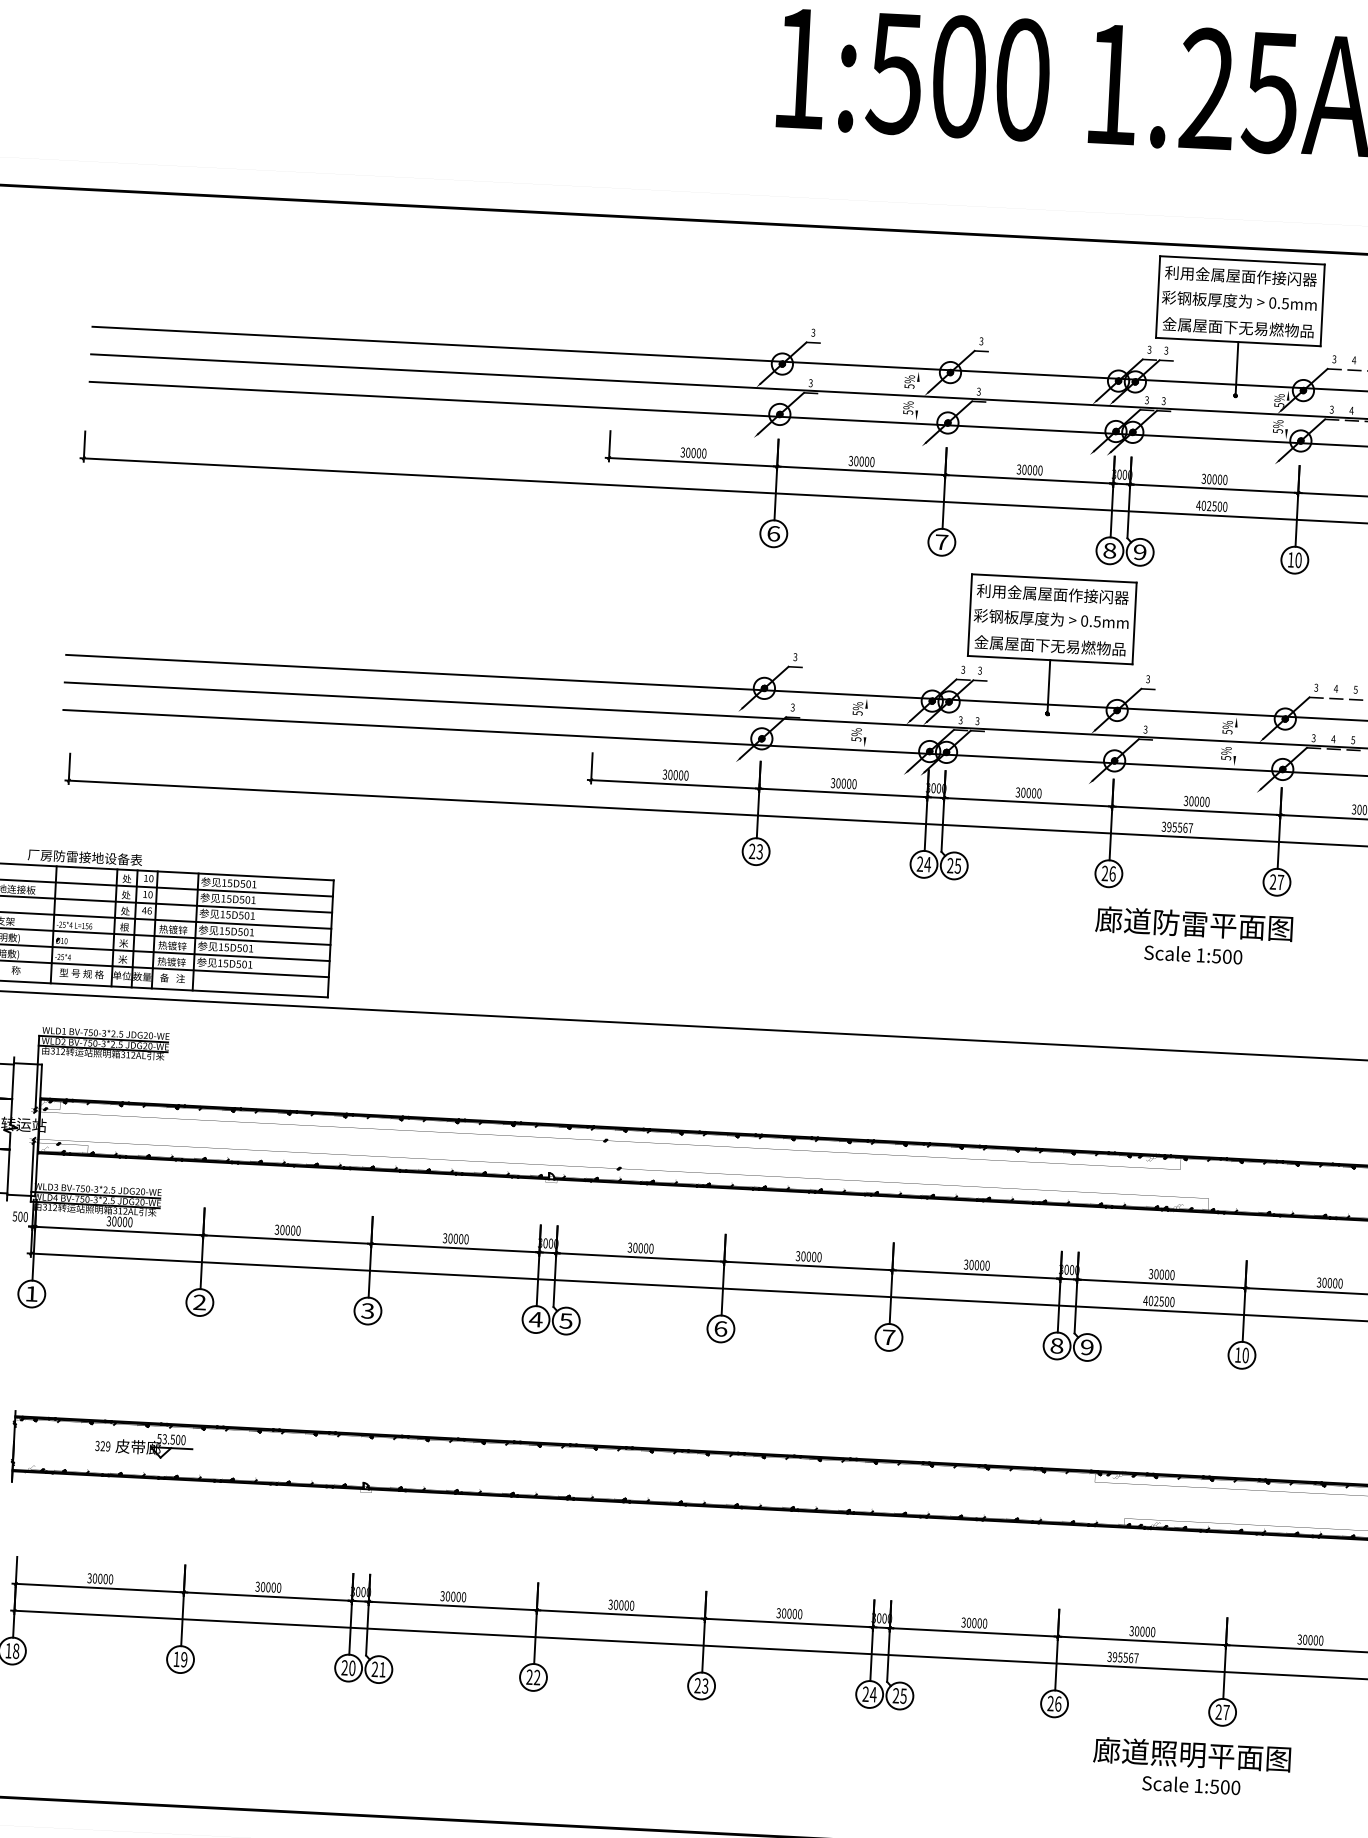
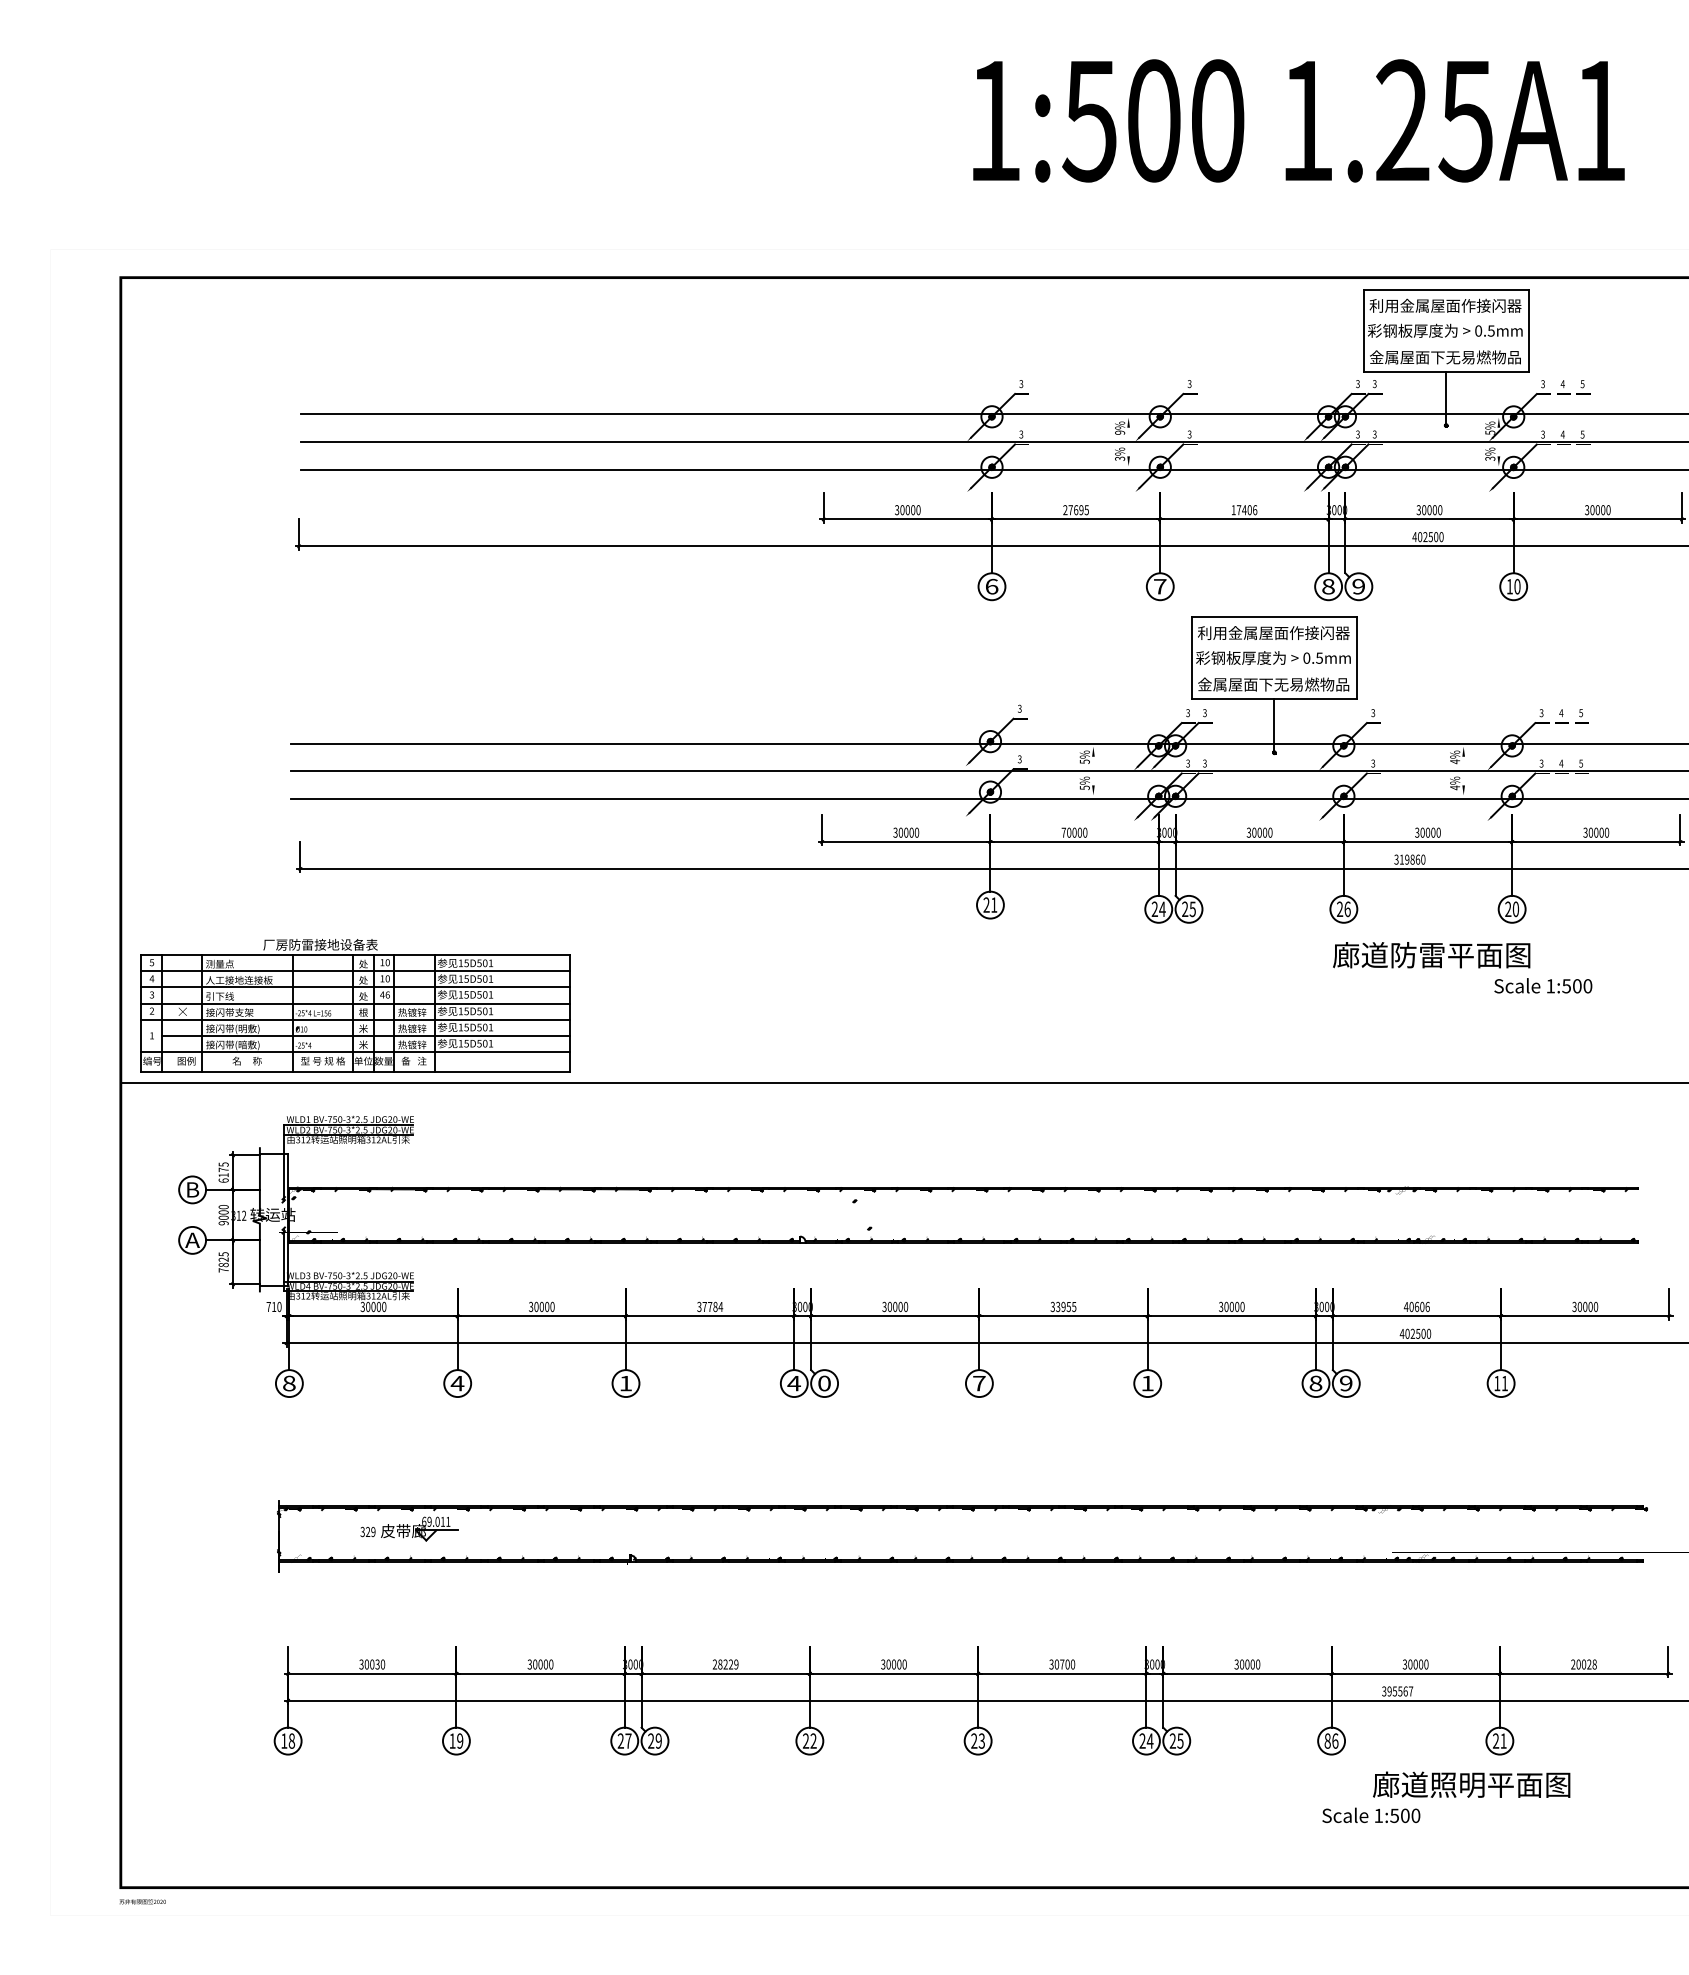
text: (908, 386) -> (1119, 432), 5% -> 9%
text: (907, 412) -> (1119, 458), 5% -> 3%
text: (1277, 430) -> (1489, 458), 5% -> 3%
text: (861, 461) -> (1075, 510), 30000 -> 27695
text: (1029, 470) -> (1244, 510), 30000 -> 17406
text: (1227, 731) -> (1455, 761), 5% -> 4%
text: (1226, 757) -> (1455, 787), 5% -> 4%
text: (832, 782) -> (1063, 832), 30000 -> 70000
text: (1179, 827) -> (1412, 859), 395567 -> 319860
text: (760, 851) -> (994, 904), 23 -> 21
text: (1280, 882) -> (1515, 909), 27 -> 20
text: (1193, 954) -> (1543, 985), moved
text: (17, 1216) -> (271, 1306), 500 -> 710
text: (458, 1238) -> (712, 1306), 30000 -> 37784
text: (811, 1256) -> (1066, 1306), 30000 -> 33955
text: (1161, 1274) -> (1416, 1306), 30000 -> 40606
text: (31, 1293) -> (289, 1383), 1 -> 8
text: (199, 1302) -> (457, 1383), 2 -> 4
text: (367, 1310) -> (625, 1383), 3 -> 1
text: (566, 1321) -> (824, 1383), 5 -> 0
text: (721, 1328) -> (979, 1383), 6 -> 7
text: (888, 1337) -> (1147, 1383), 7 -> 1
text: (1245, 1355) -> (1504, 1383), 10 -> 11
text: (171, 1439) -> (436, 1521), 53.500 -> 69.011
text: (105, 1579) -> (377, 1664), 30000 -> 30030
text: (453, 1596) -> (725, 1664), 30000 -> 28229
text: (789, 1613) -> (1062, 1664), 30000 -> 30700
text: (1310, 1640) -> (1583, 1664), 30000 -> 20028
text: (352, 1667) -> (628, 1740), 20 -> 27
text: (382, 1669) -> (658, 1740), 21 -> 29
text: (1050, 1703) -> (1327, 1740), 26 -> 86
text: (1226, 1711) -> (1503, 1740), 27 -> 21
text: (1191, 1785) -> (1371, 1815), moved

